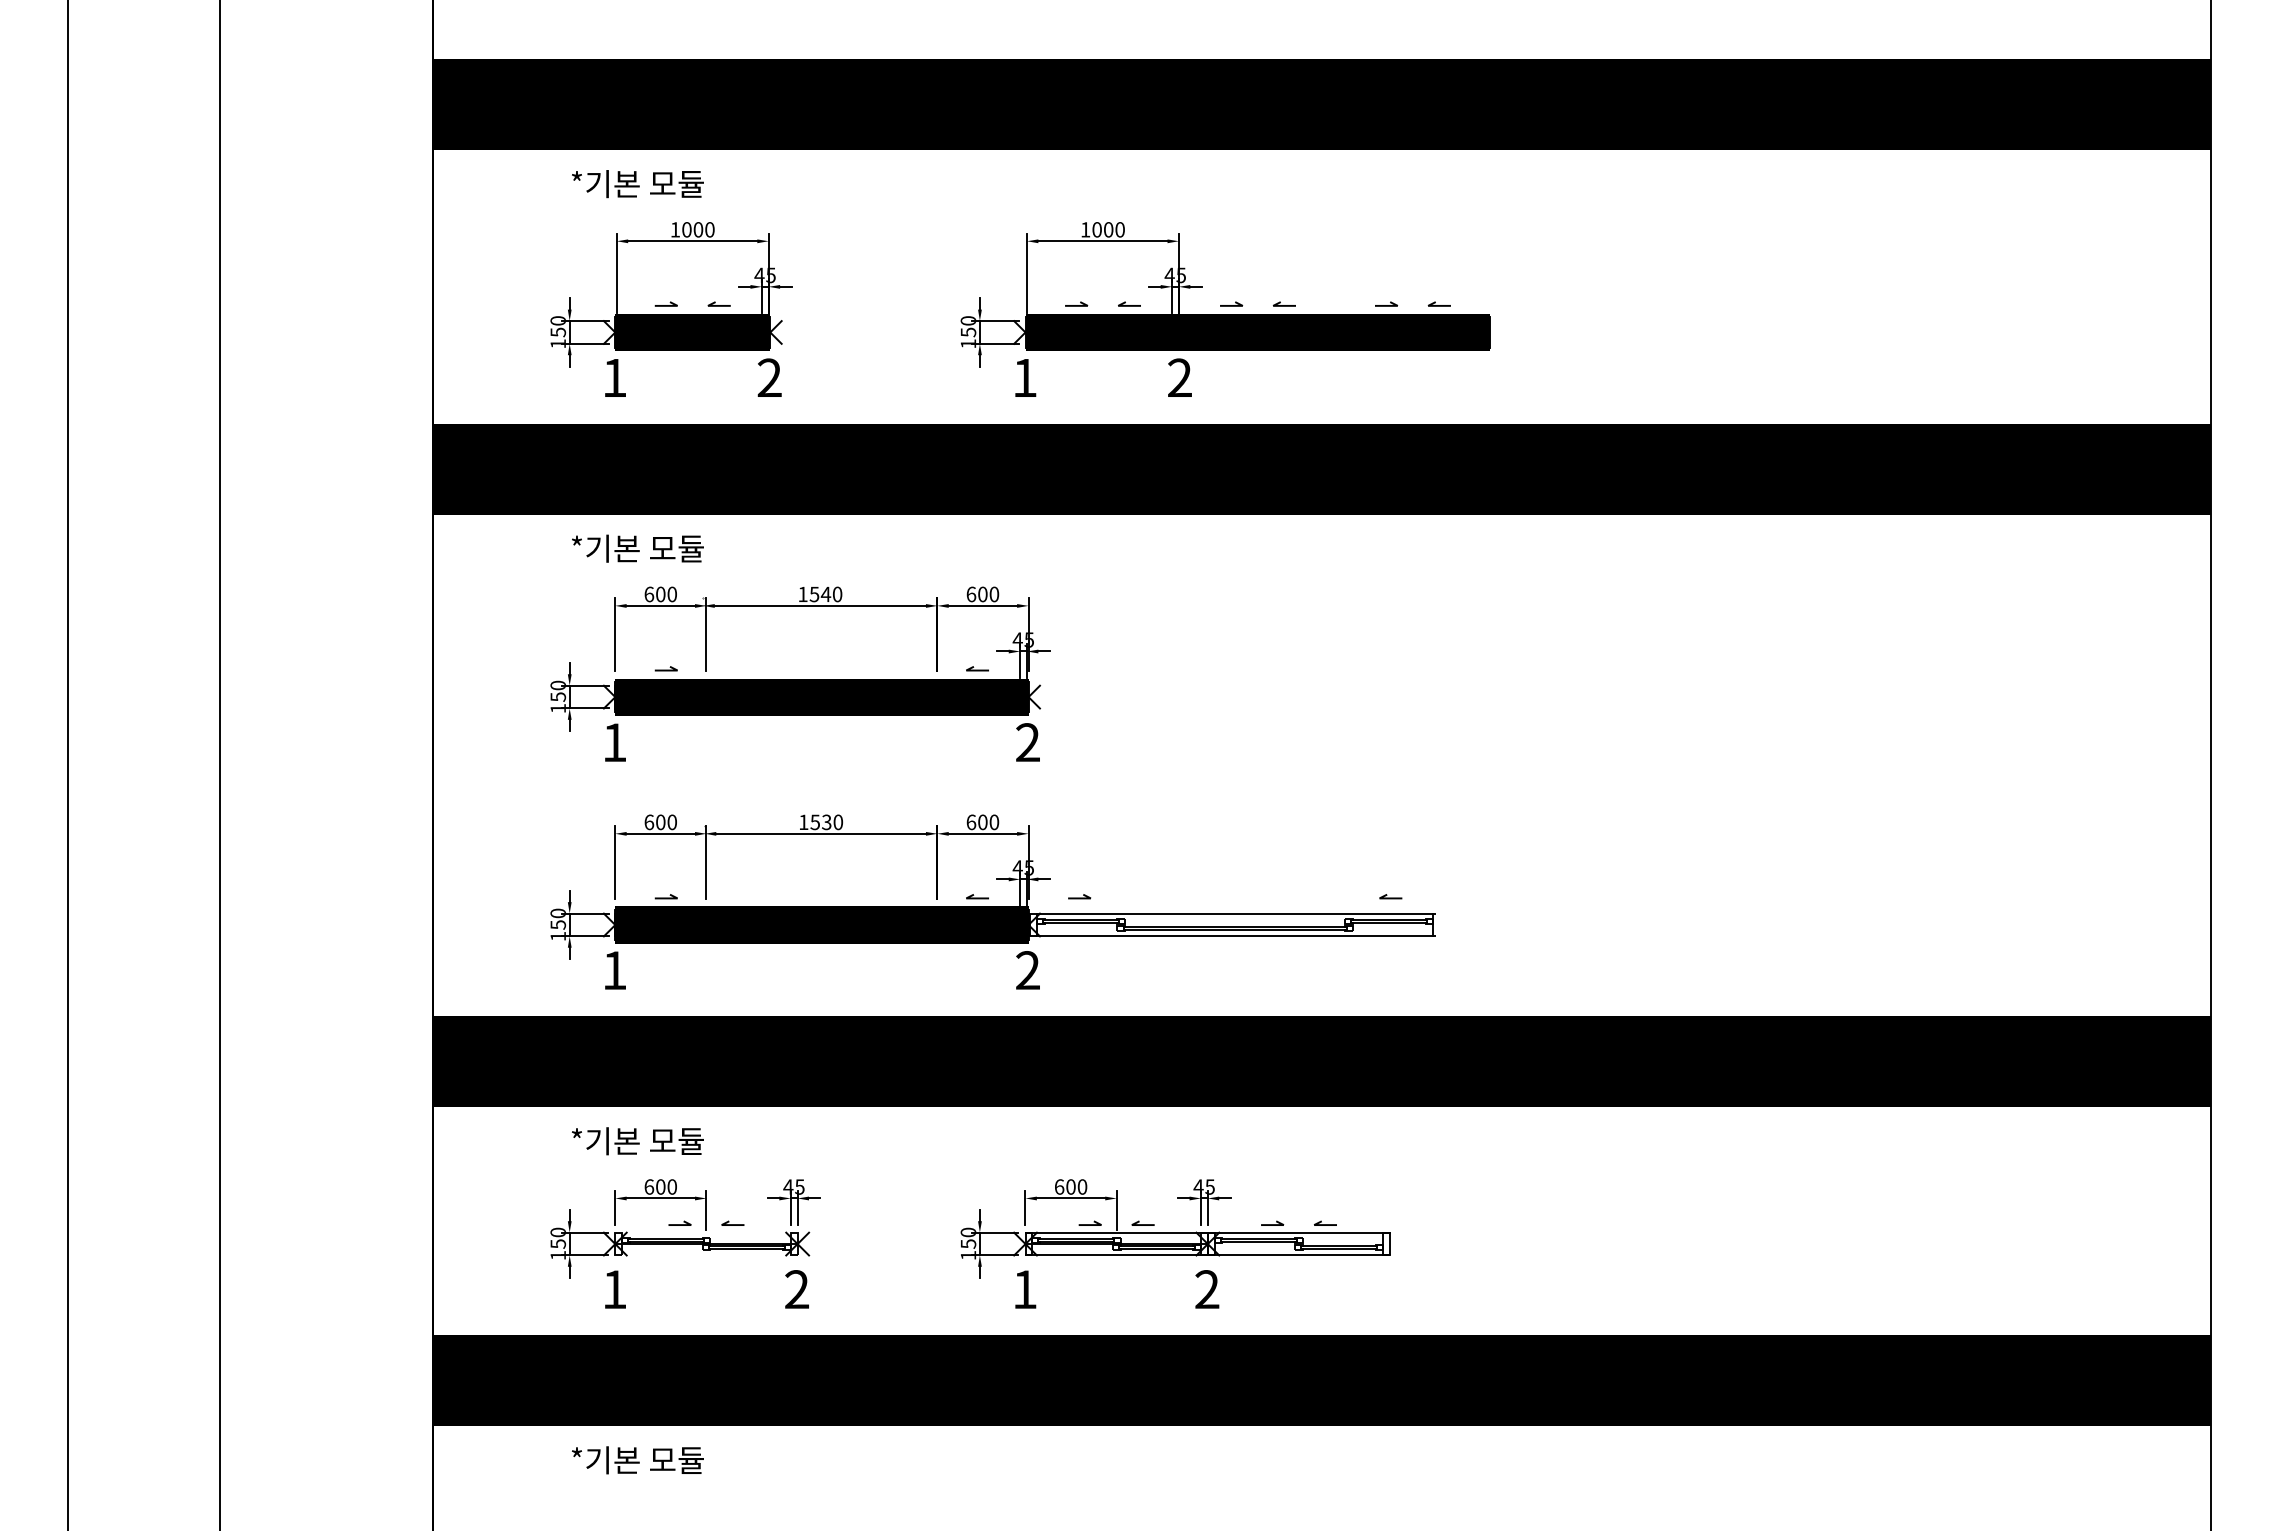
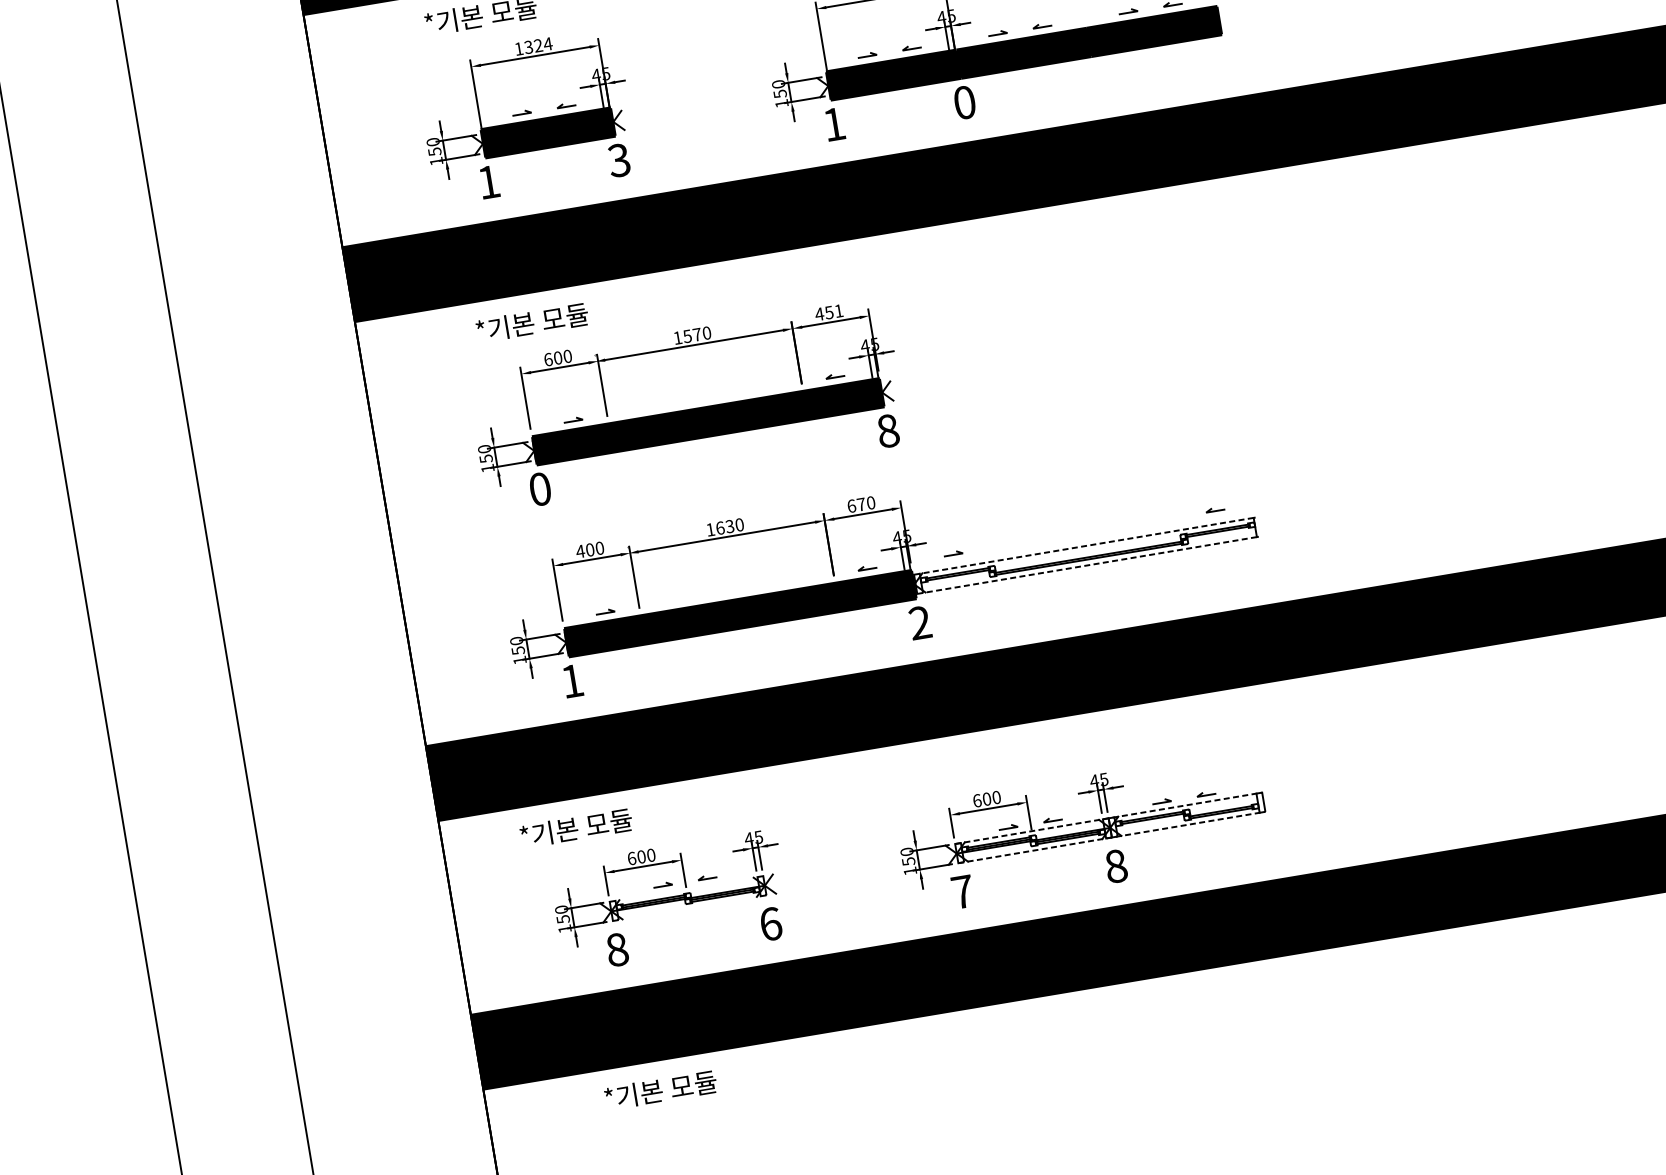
text: (698, 229) -> (538, 45), 1000 -> 1324
text: (769, 377) -> (619, 160), 2 -> 3
text: (1179, 377) -> (964, 102), 2 -> 0
text: (825, 593) -> (696, 334), 1540 -> 1570
text: (982, 594) -> (829, 312), 600 -> 451
text: (614, 742) -> (540, 489), 1 -> 0
text: (1028, 742) -> (888, 430), 2 -> 8
text: (649, 822) -> (580, 551), 600 -> 400
text: (815, 822) -> (720, 528), 1530 -> 1630
text: (982, 822) -> (861, 504), 600 -> 670
line: (1234, 913) -> (1086, 545), solid -> dashed
line: (1234, 936) -> (1089, 565), solid -> dashed
text: (637, 1141) -> (576, 828), moved
line: (1208, 1232) -> (1109, 818), solid -> dashed
line: (1208, 1255) -> (1112, 837), solid -> dashed
text: (614, 1289) -> (617, 949), 1 -> 8
text: (797, 1289) -> (771, 923), 2 -> 6
text: (1025, 1289) -> (963, 891), 1 -> 7
text: (1207, 1289) -> (1116, 866), 2 -> 8

